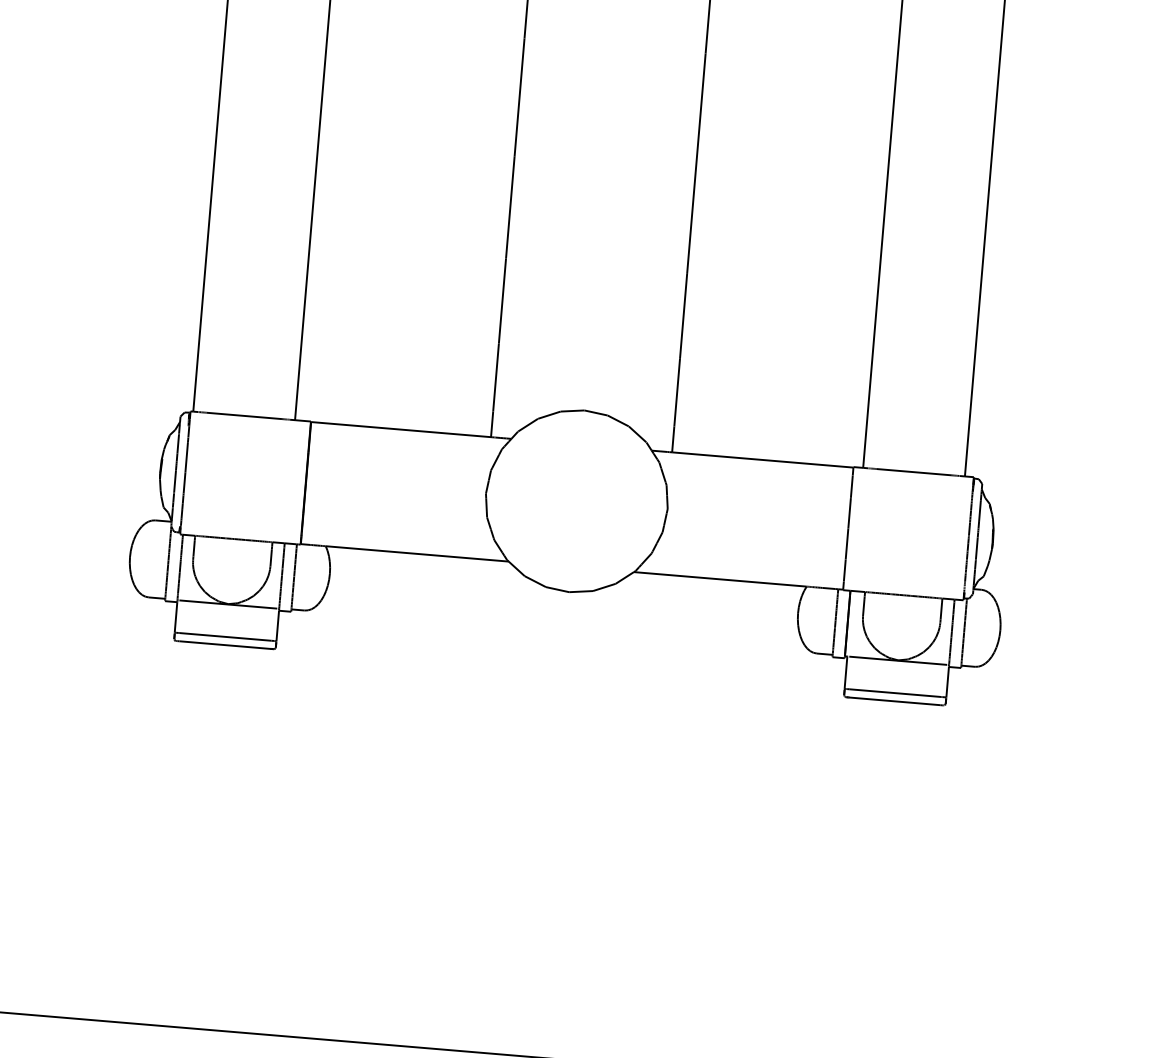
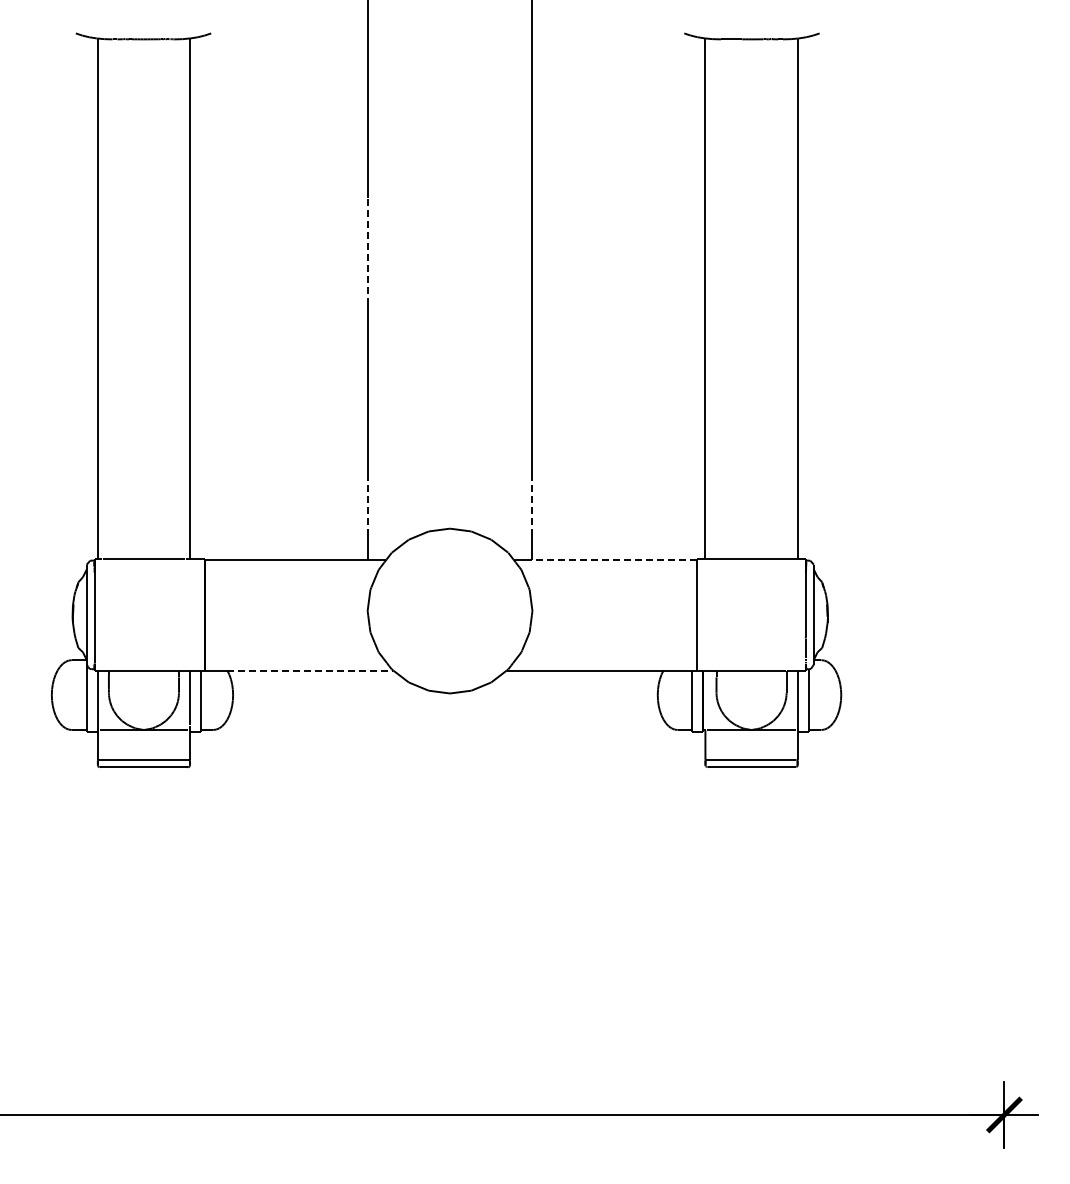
line: (519, 97) -> (367, 251), solid -> dashed
line: (495, 377) -> (367, 505), solid -> dashed
line: (677, 392) -> (532, 505), solid -> dashed
line: (761, 459) -> (613, 559), solid -> dashed
line: (417, 553) -> (310, 670), solid -> dashed

